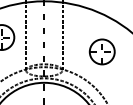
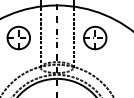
part: (102, 51) -> (95, 37), moved

